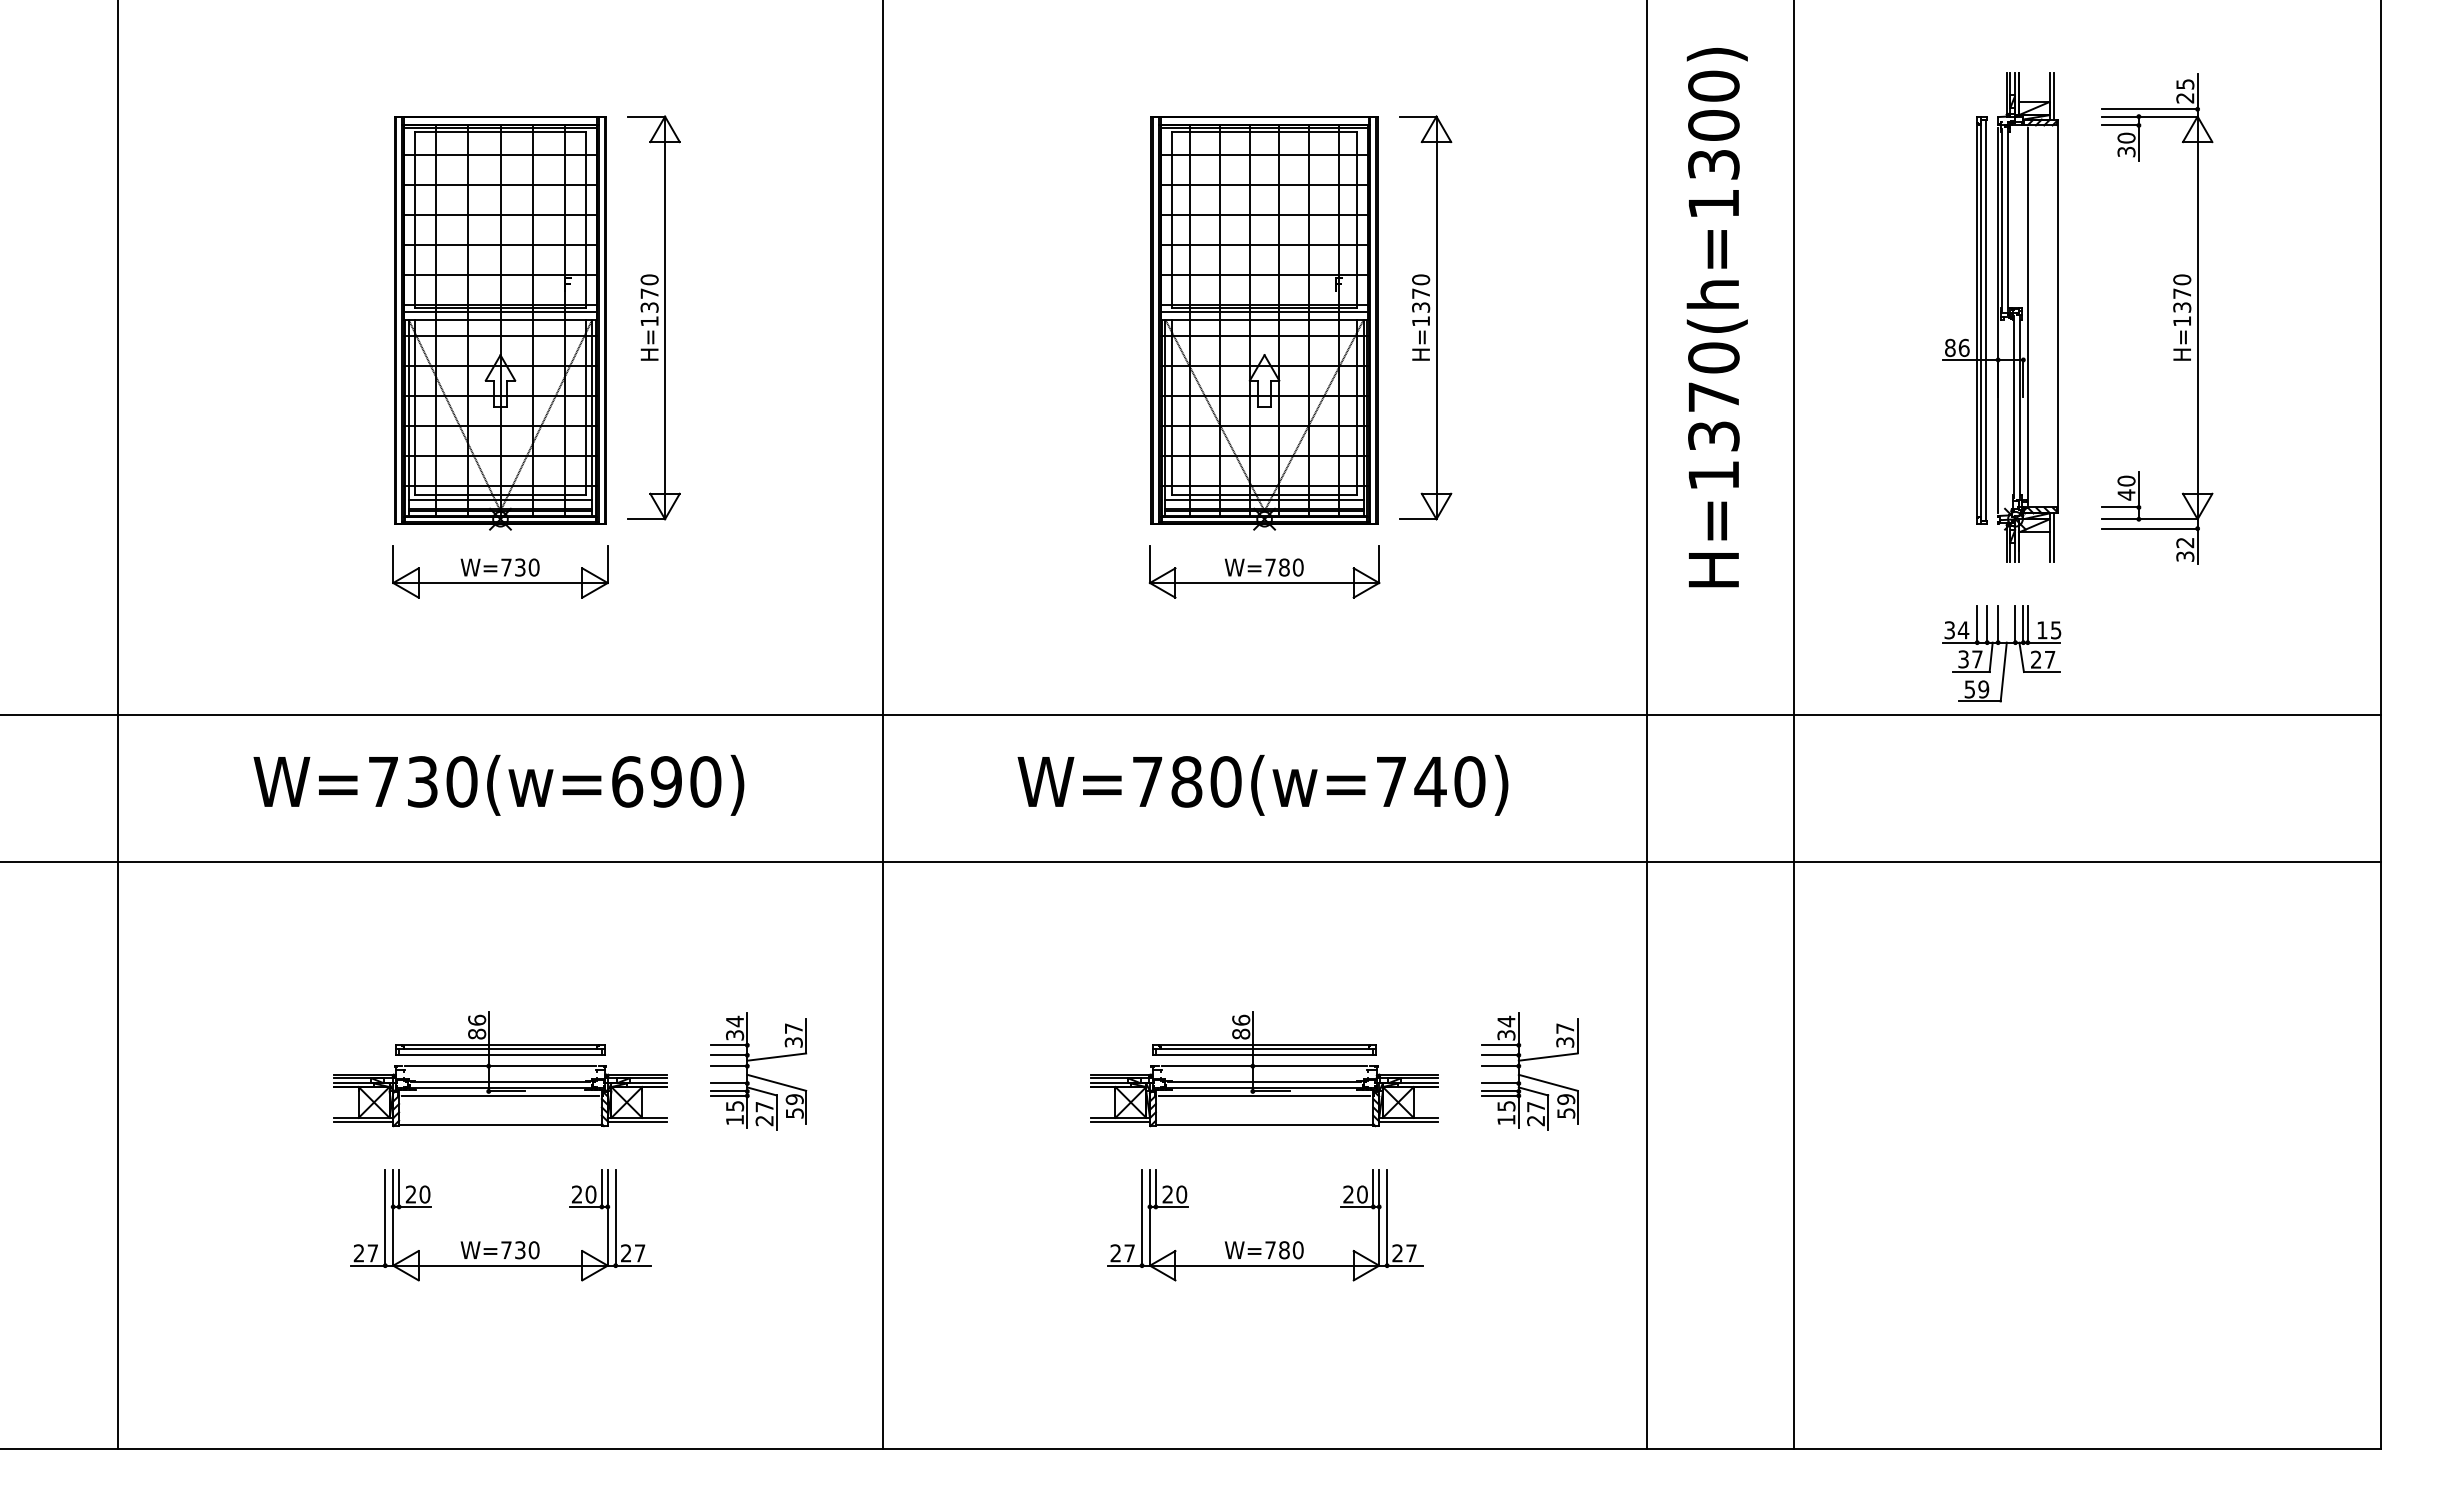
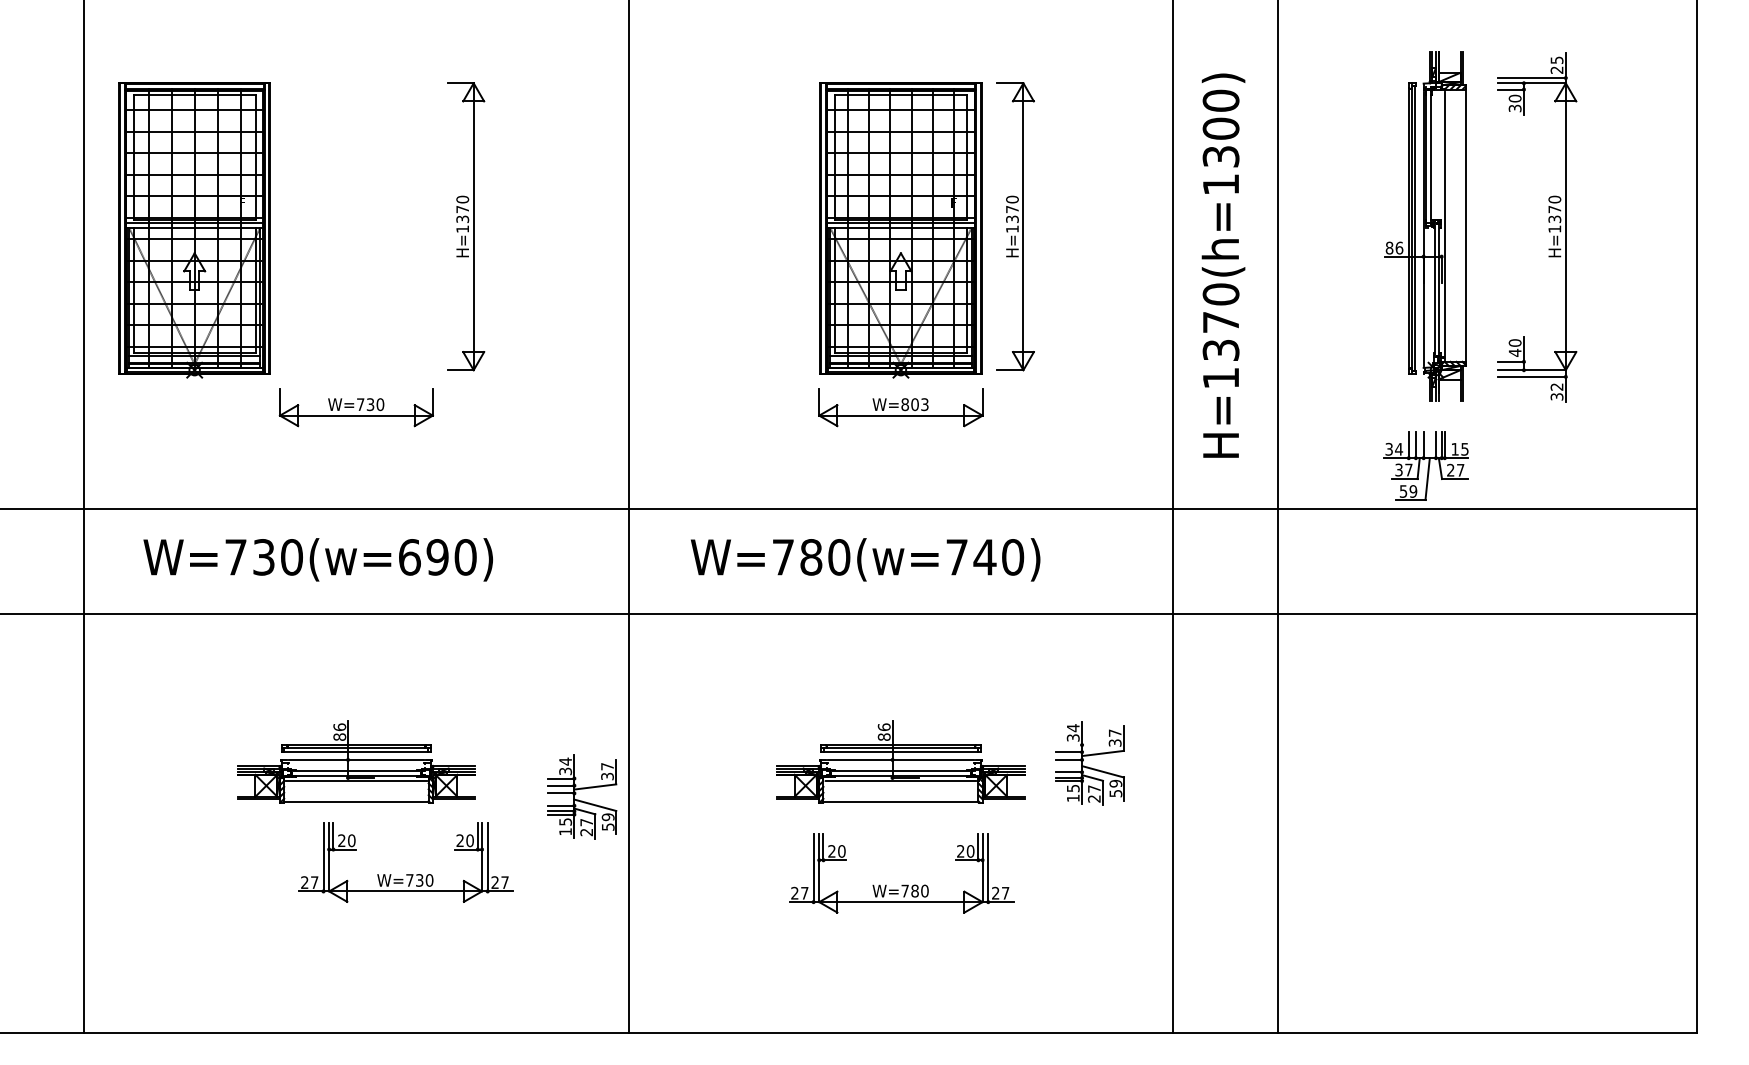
text: (1716, 317) -> (1222, 265), moved
part: (500, 323) -> (194, 230), moved
text: (1284, 567) -> (915, 404), W=780 -> W=803
text: (498, 784) -> (317, 559), moved
text: (1262, 784) -> (865, 559), moved
line: (1500, 1045) -> (1069, 745), removed
part: (758, 1071) -> (582, 797), moved
part: (501, 1241) -> (406, 874), moved

